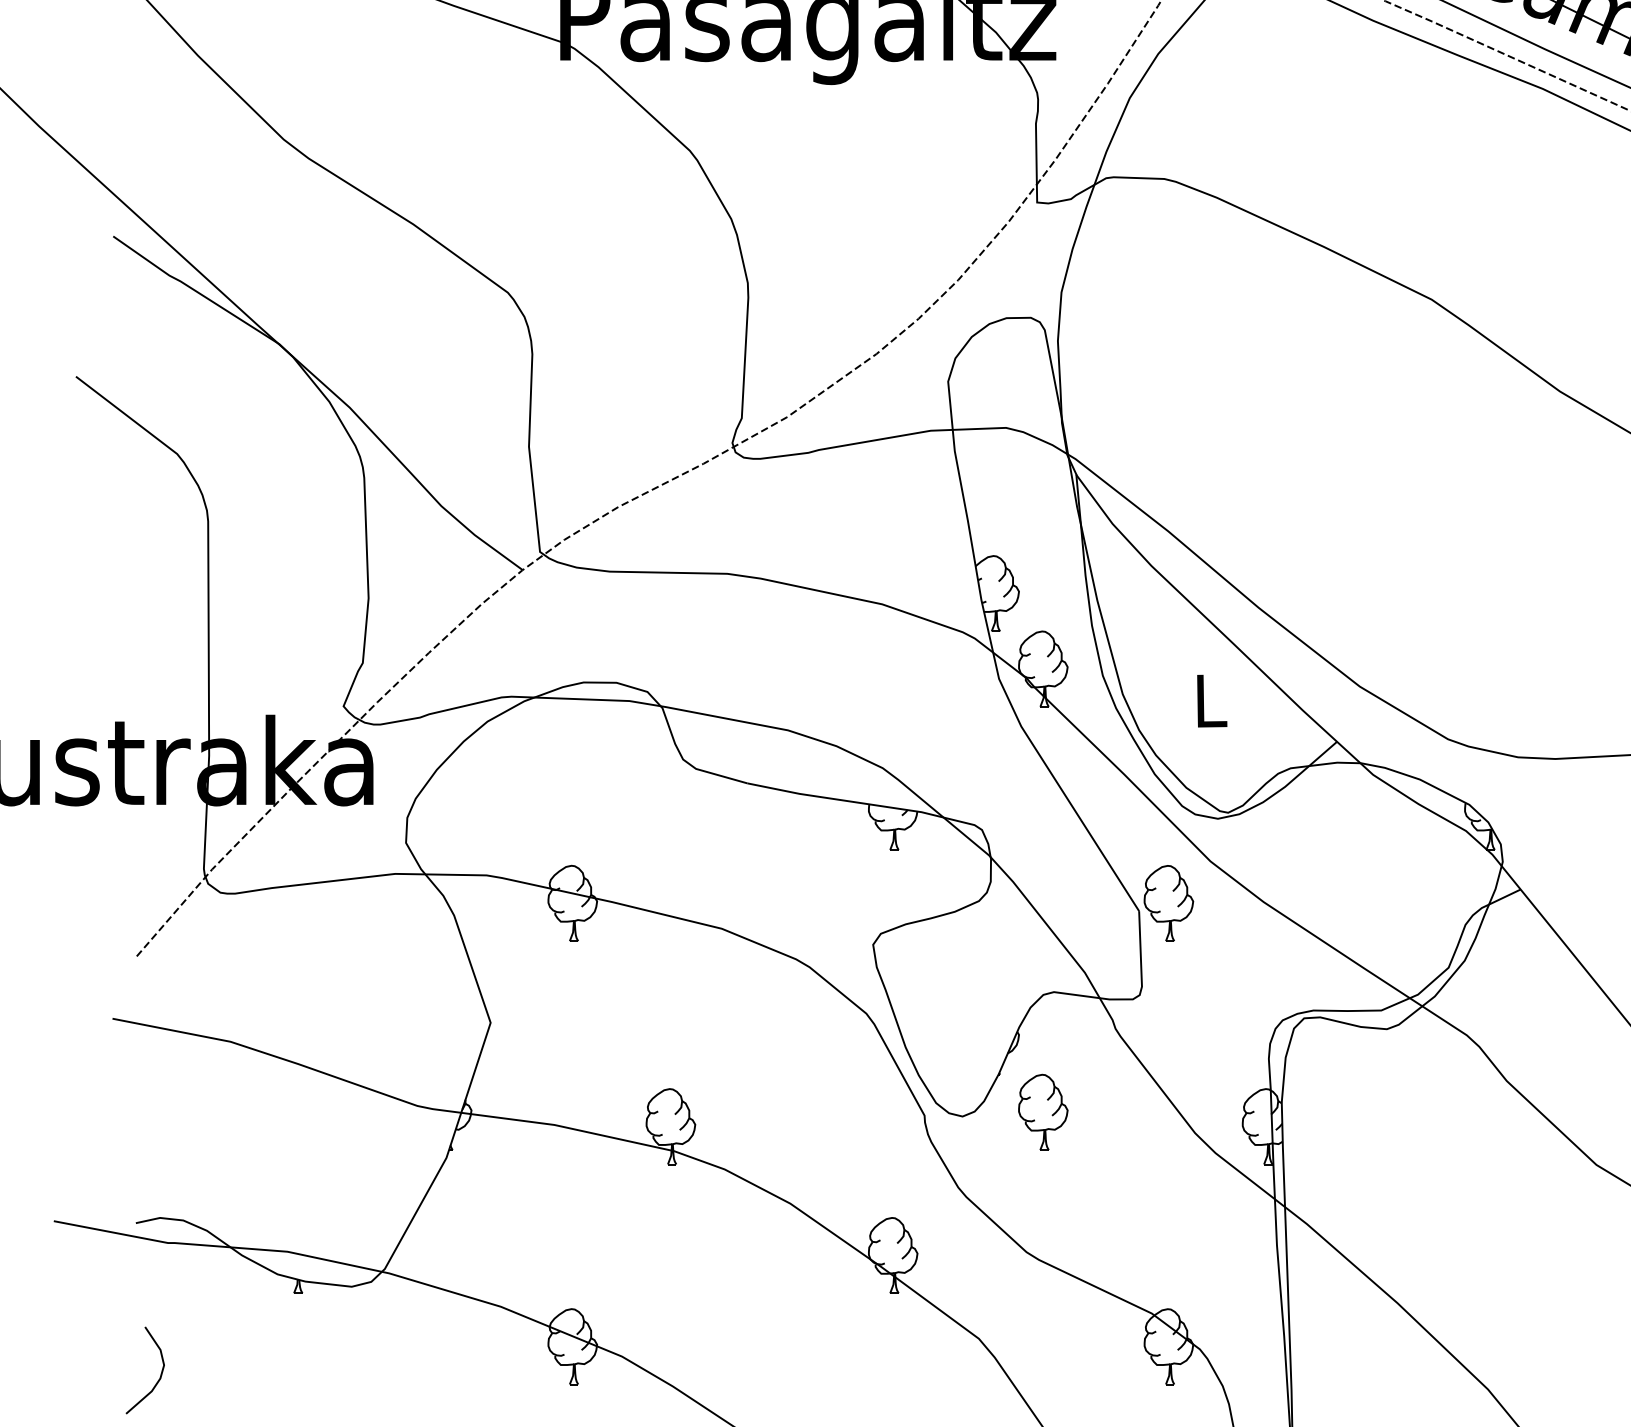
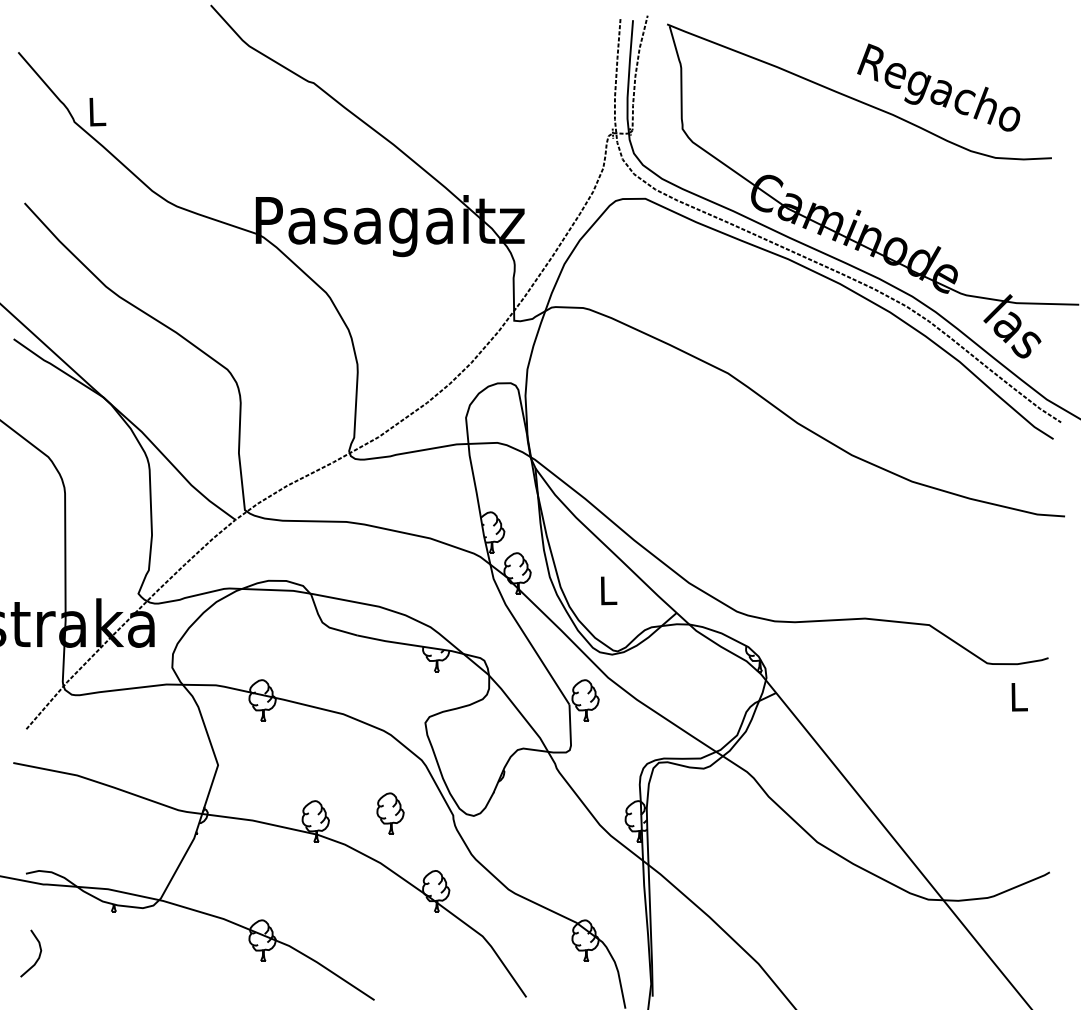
part: (1043, 1111) -> (390, 813), moved

